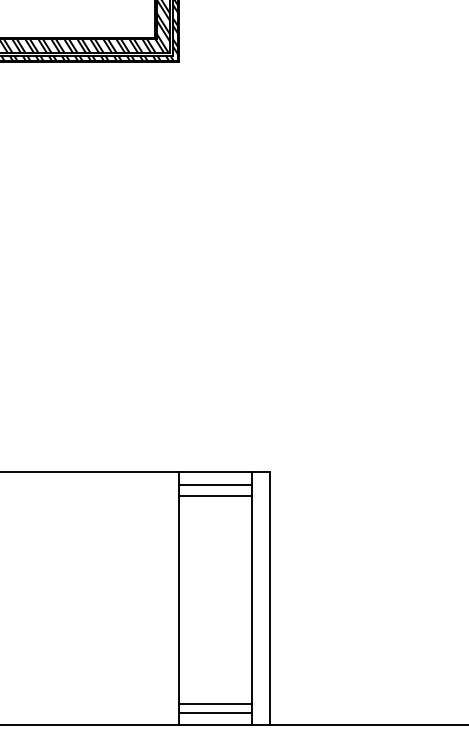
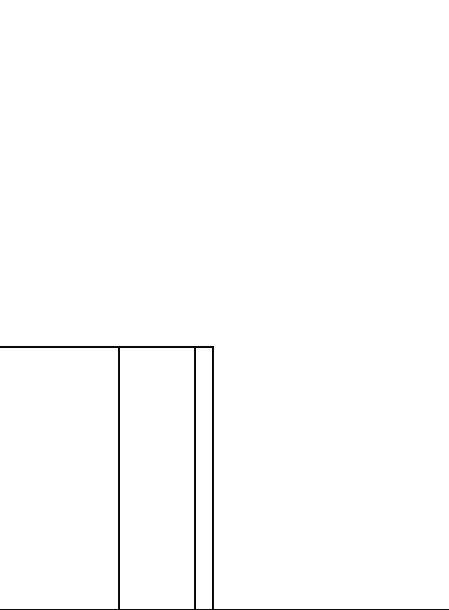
line: (215, 485) -> (156, 360), removed
line: (215, 496) -> (156, 371), removed
line: (215, 703) -> (156, 587), removed
line: (215, 713) -> (156, 597), removed

